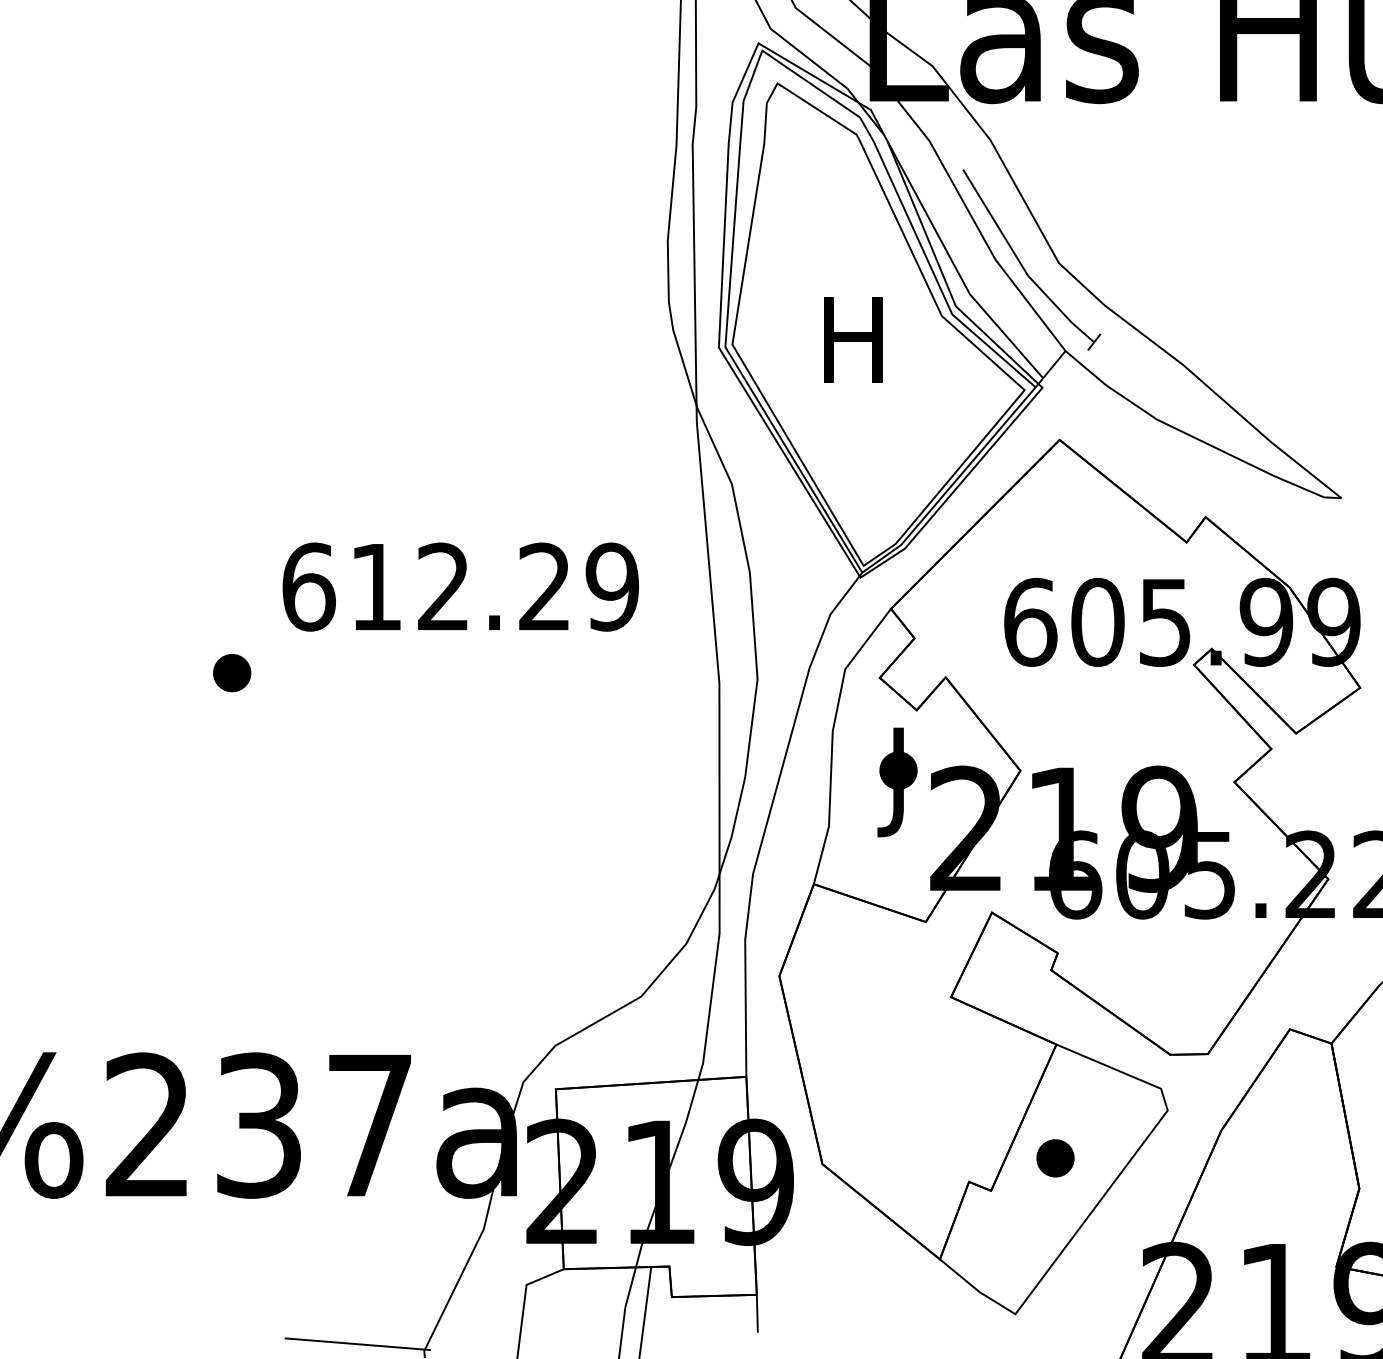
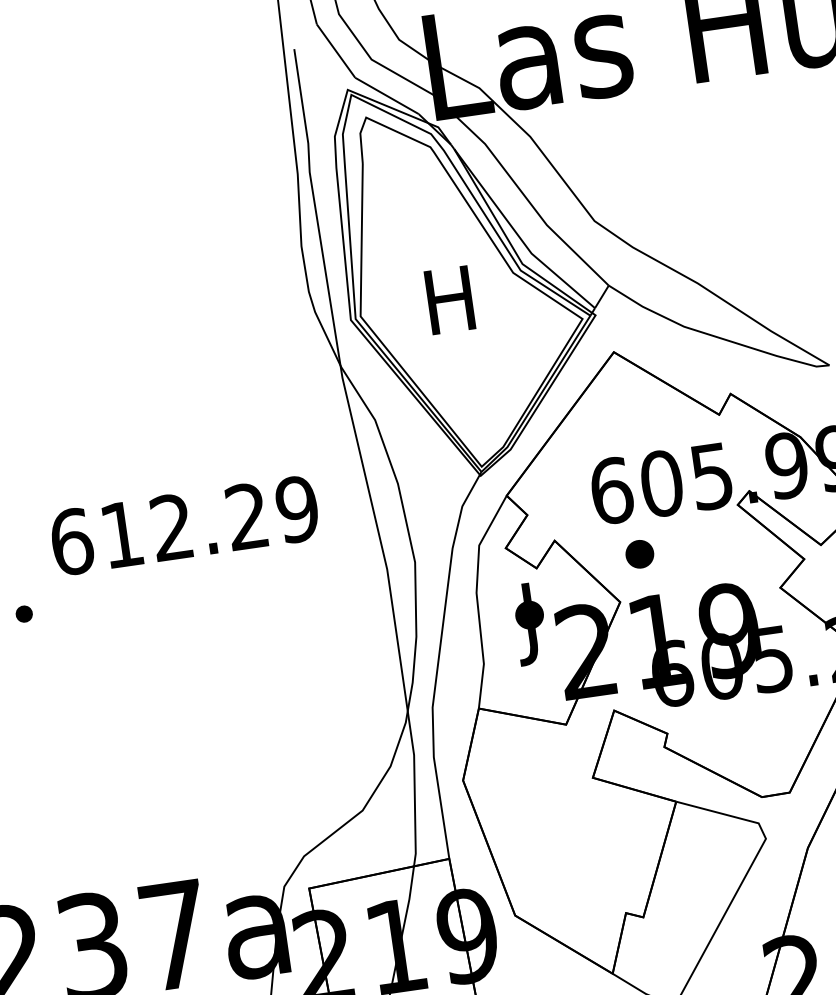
part: (1022, 264) -> (567, 225), removed
part: (232, 673) -> (24, 614), size x0.6
part: (1055, 1158) -> (639, 554), moved

